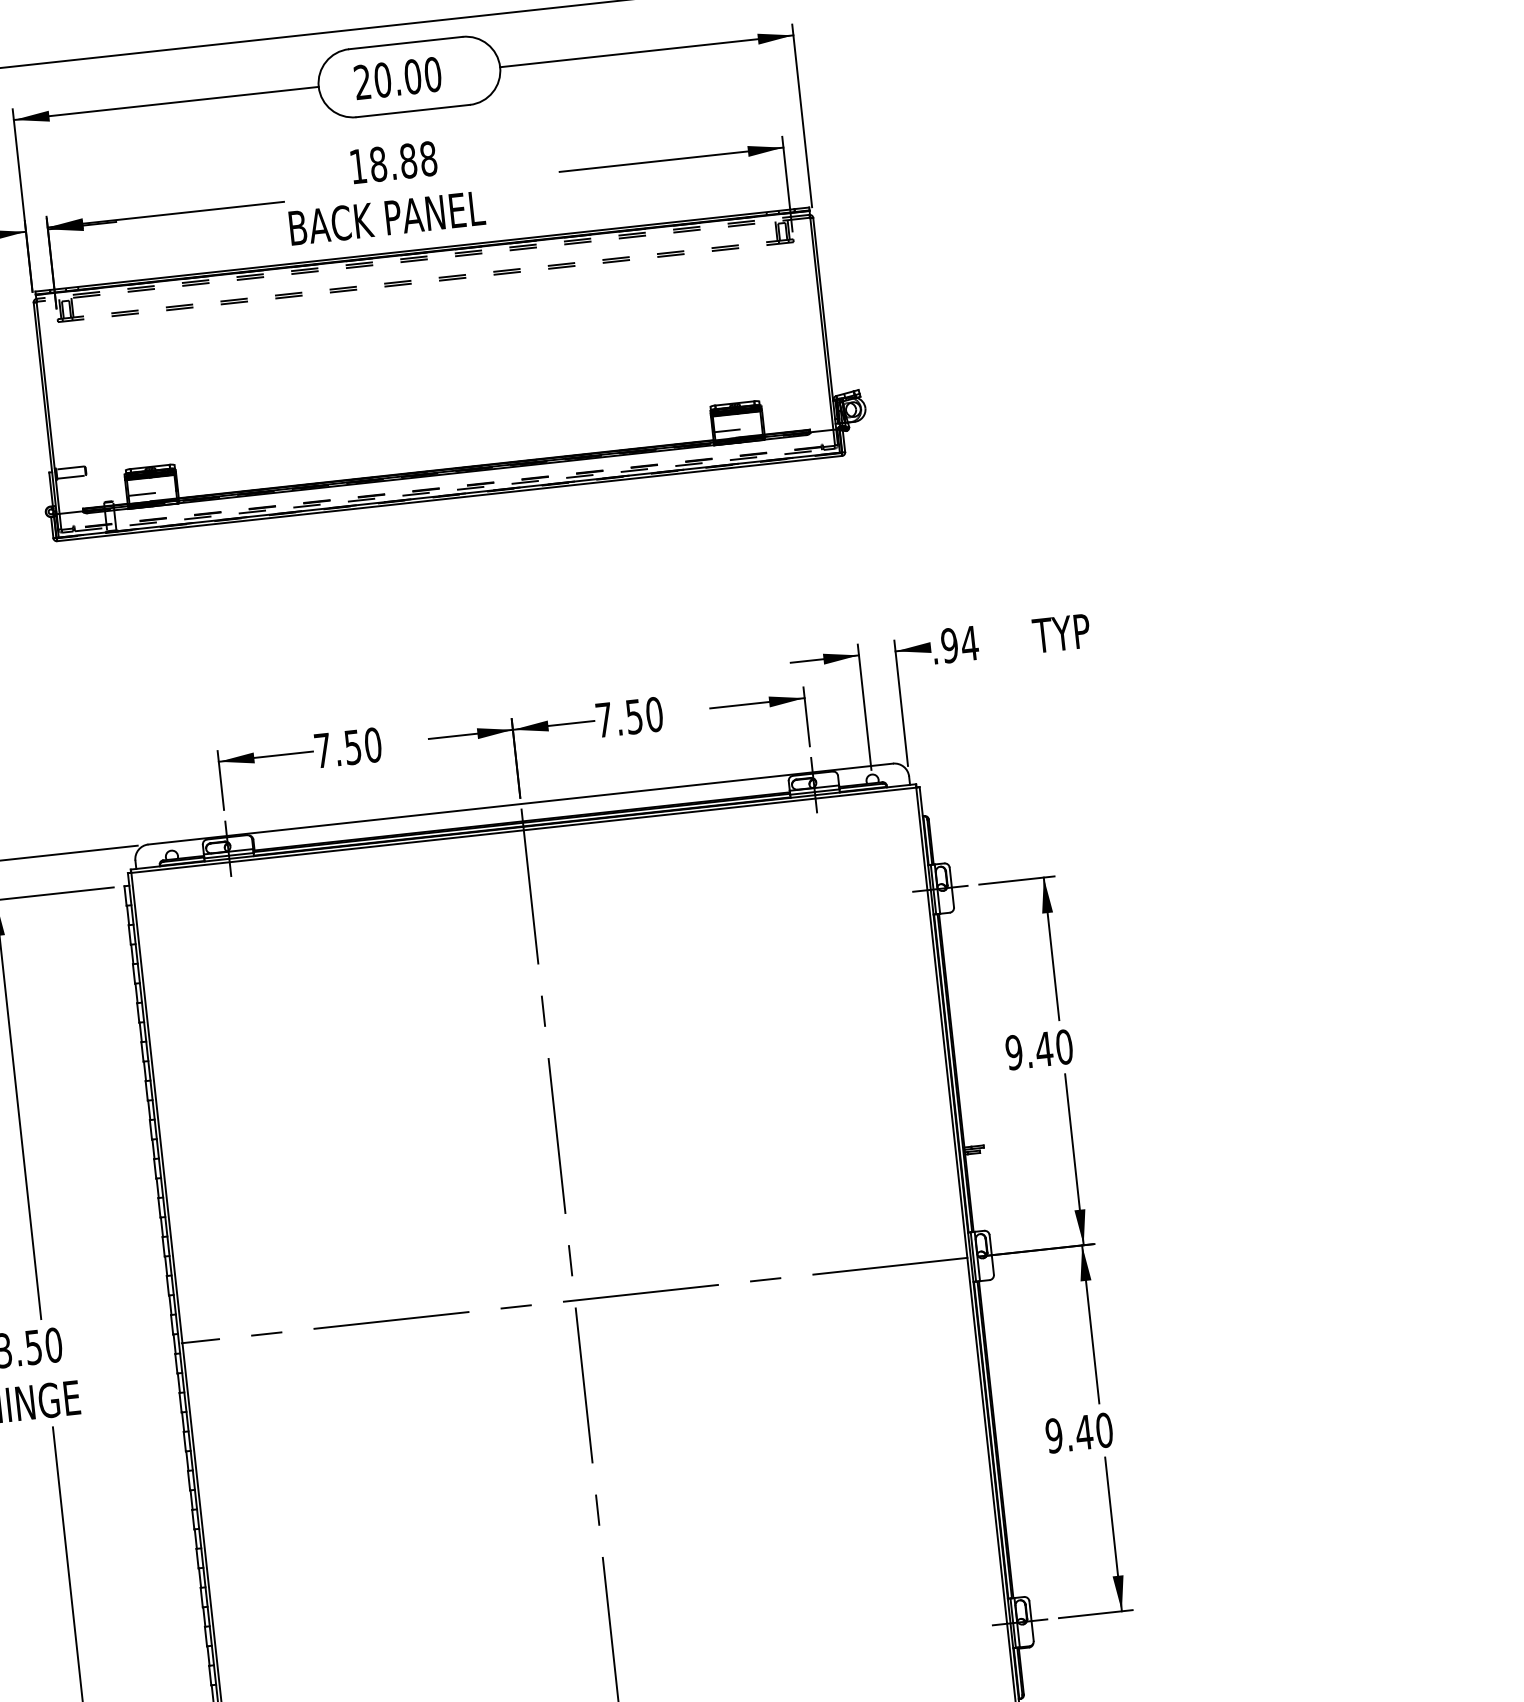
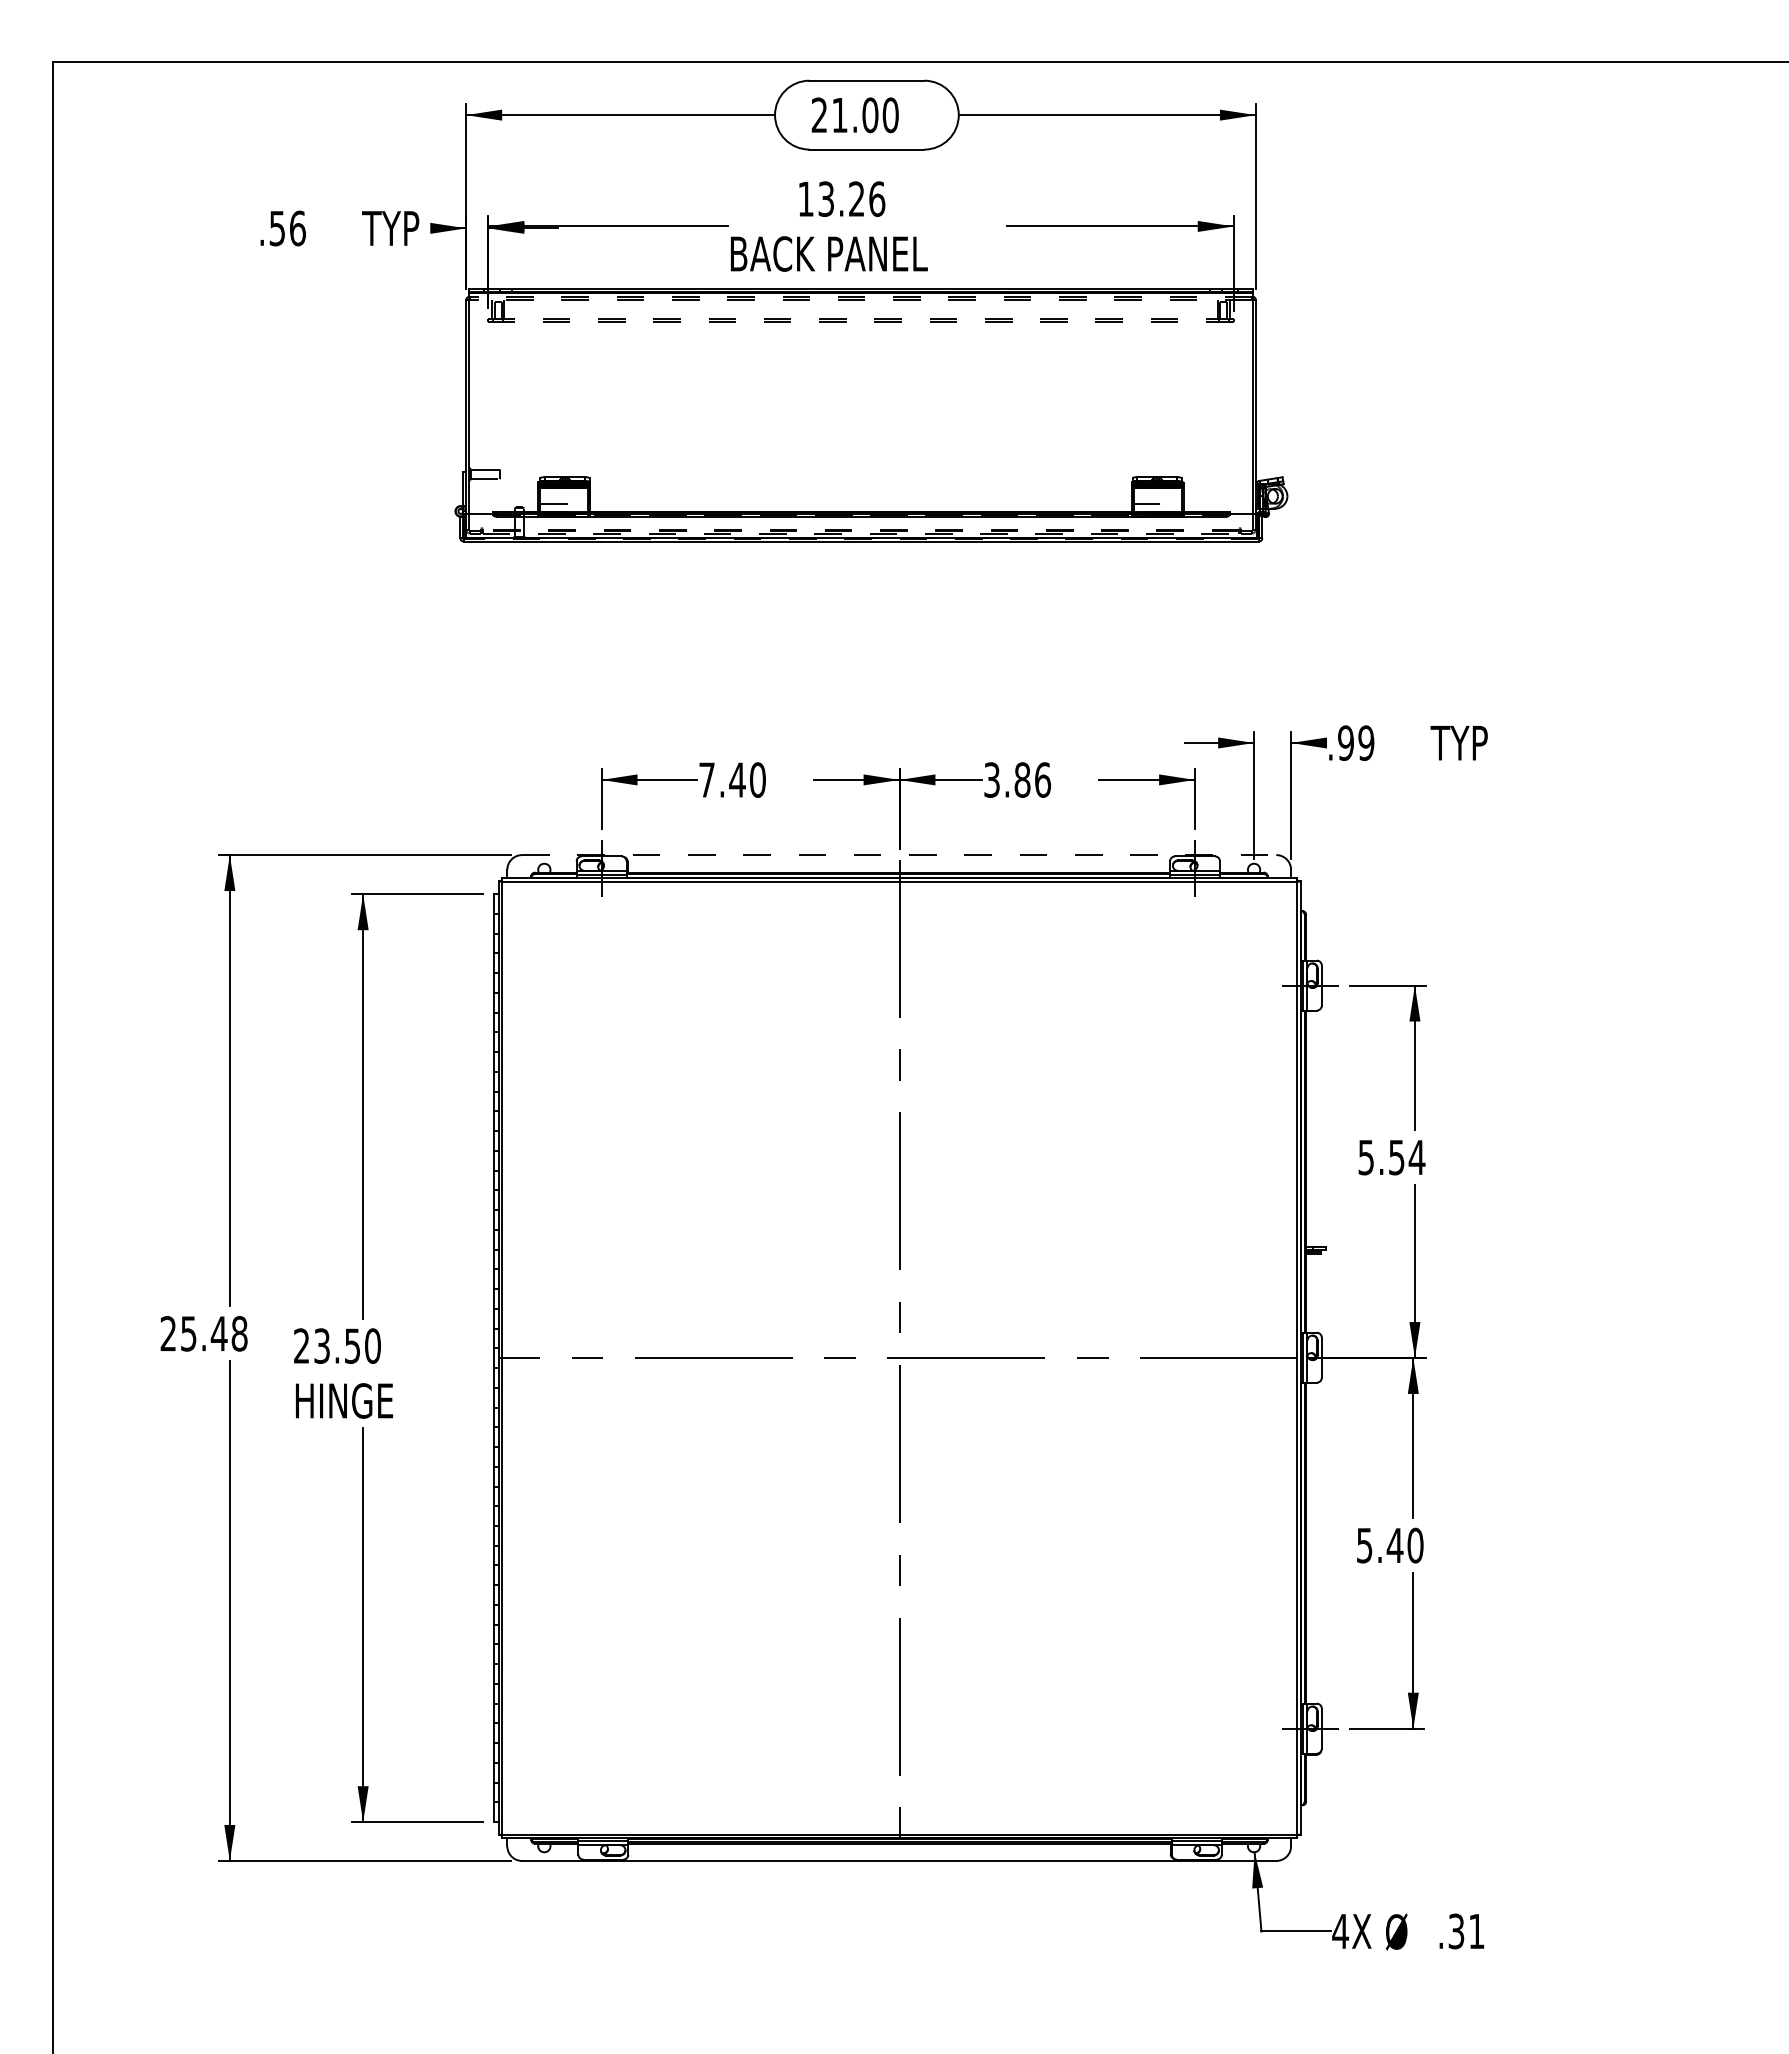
text: (382, 80) -> (839, 115), 20.00 -> 21.00
text: (403, 161) -> (851, 198), 18.88 -> 13.26
text: (968, 642) -> (1365, 742), .94 -> .99
text: (629, 716) -> (1017, 779), 7.50 -> 3.86
text: (352, 746) -> (737, 779), 7.50 -> 7.40
line: (521, 804) -> (899, 855), solid -> dashed
text: (1039, 1049) -> (1391, 1157), 9.40 -> 5.54
text: (1054, 1435) -> (1364, 1545), 9.40 -> 5.40

